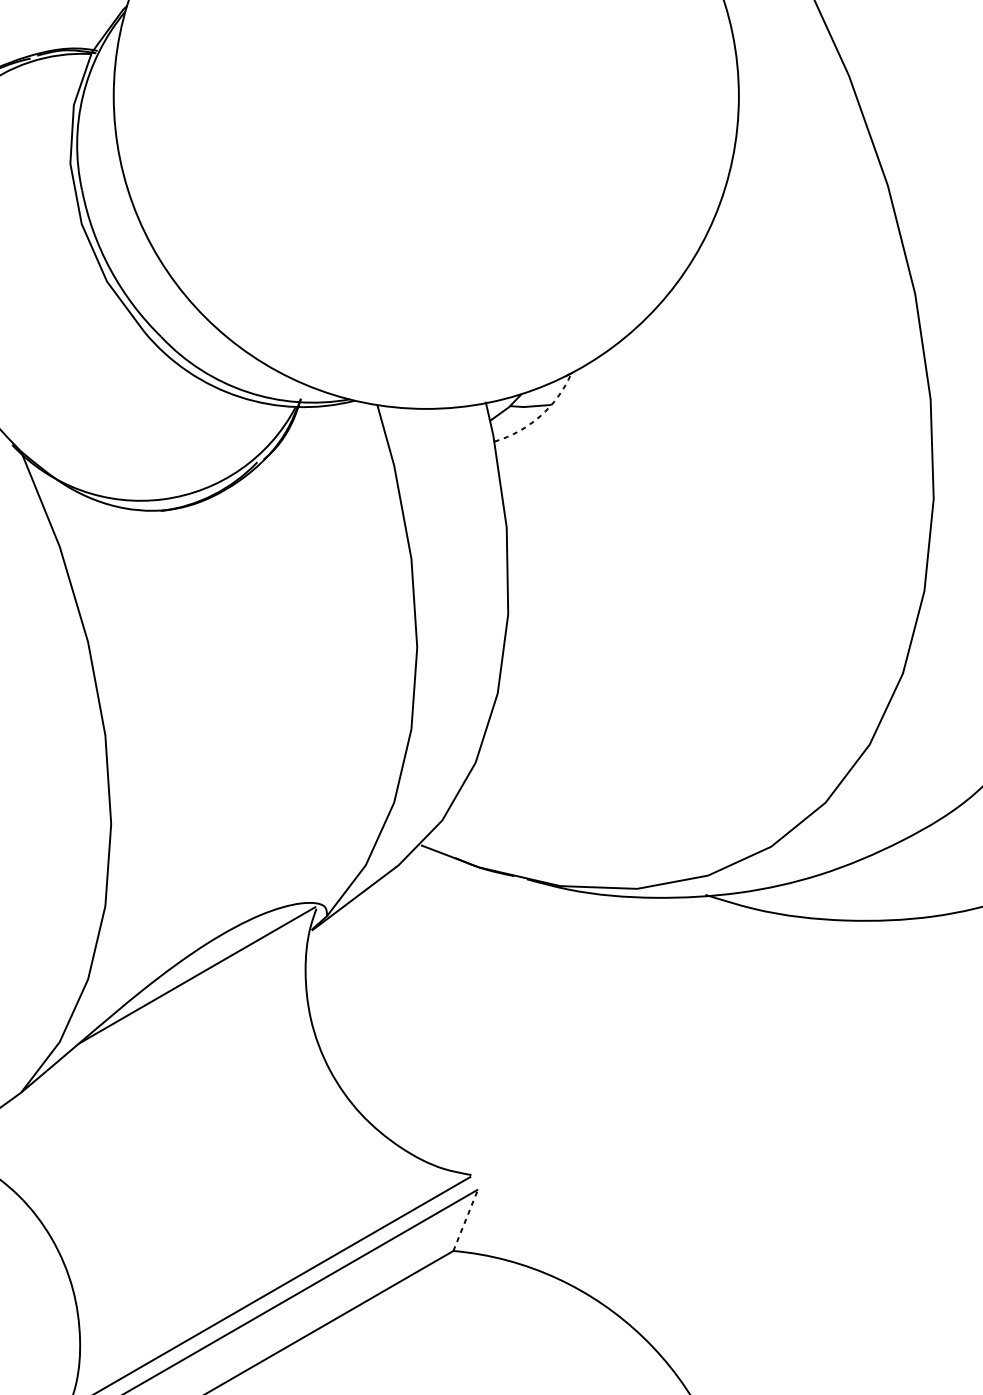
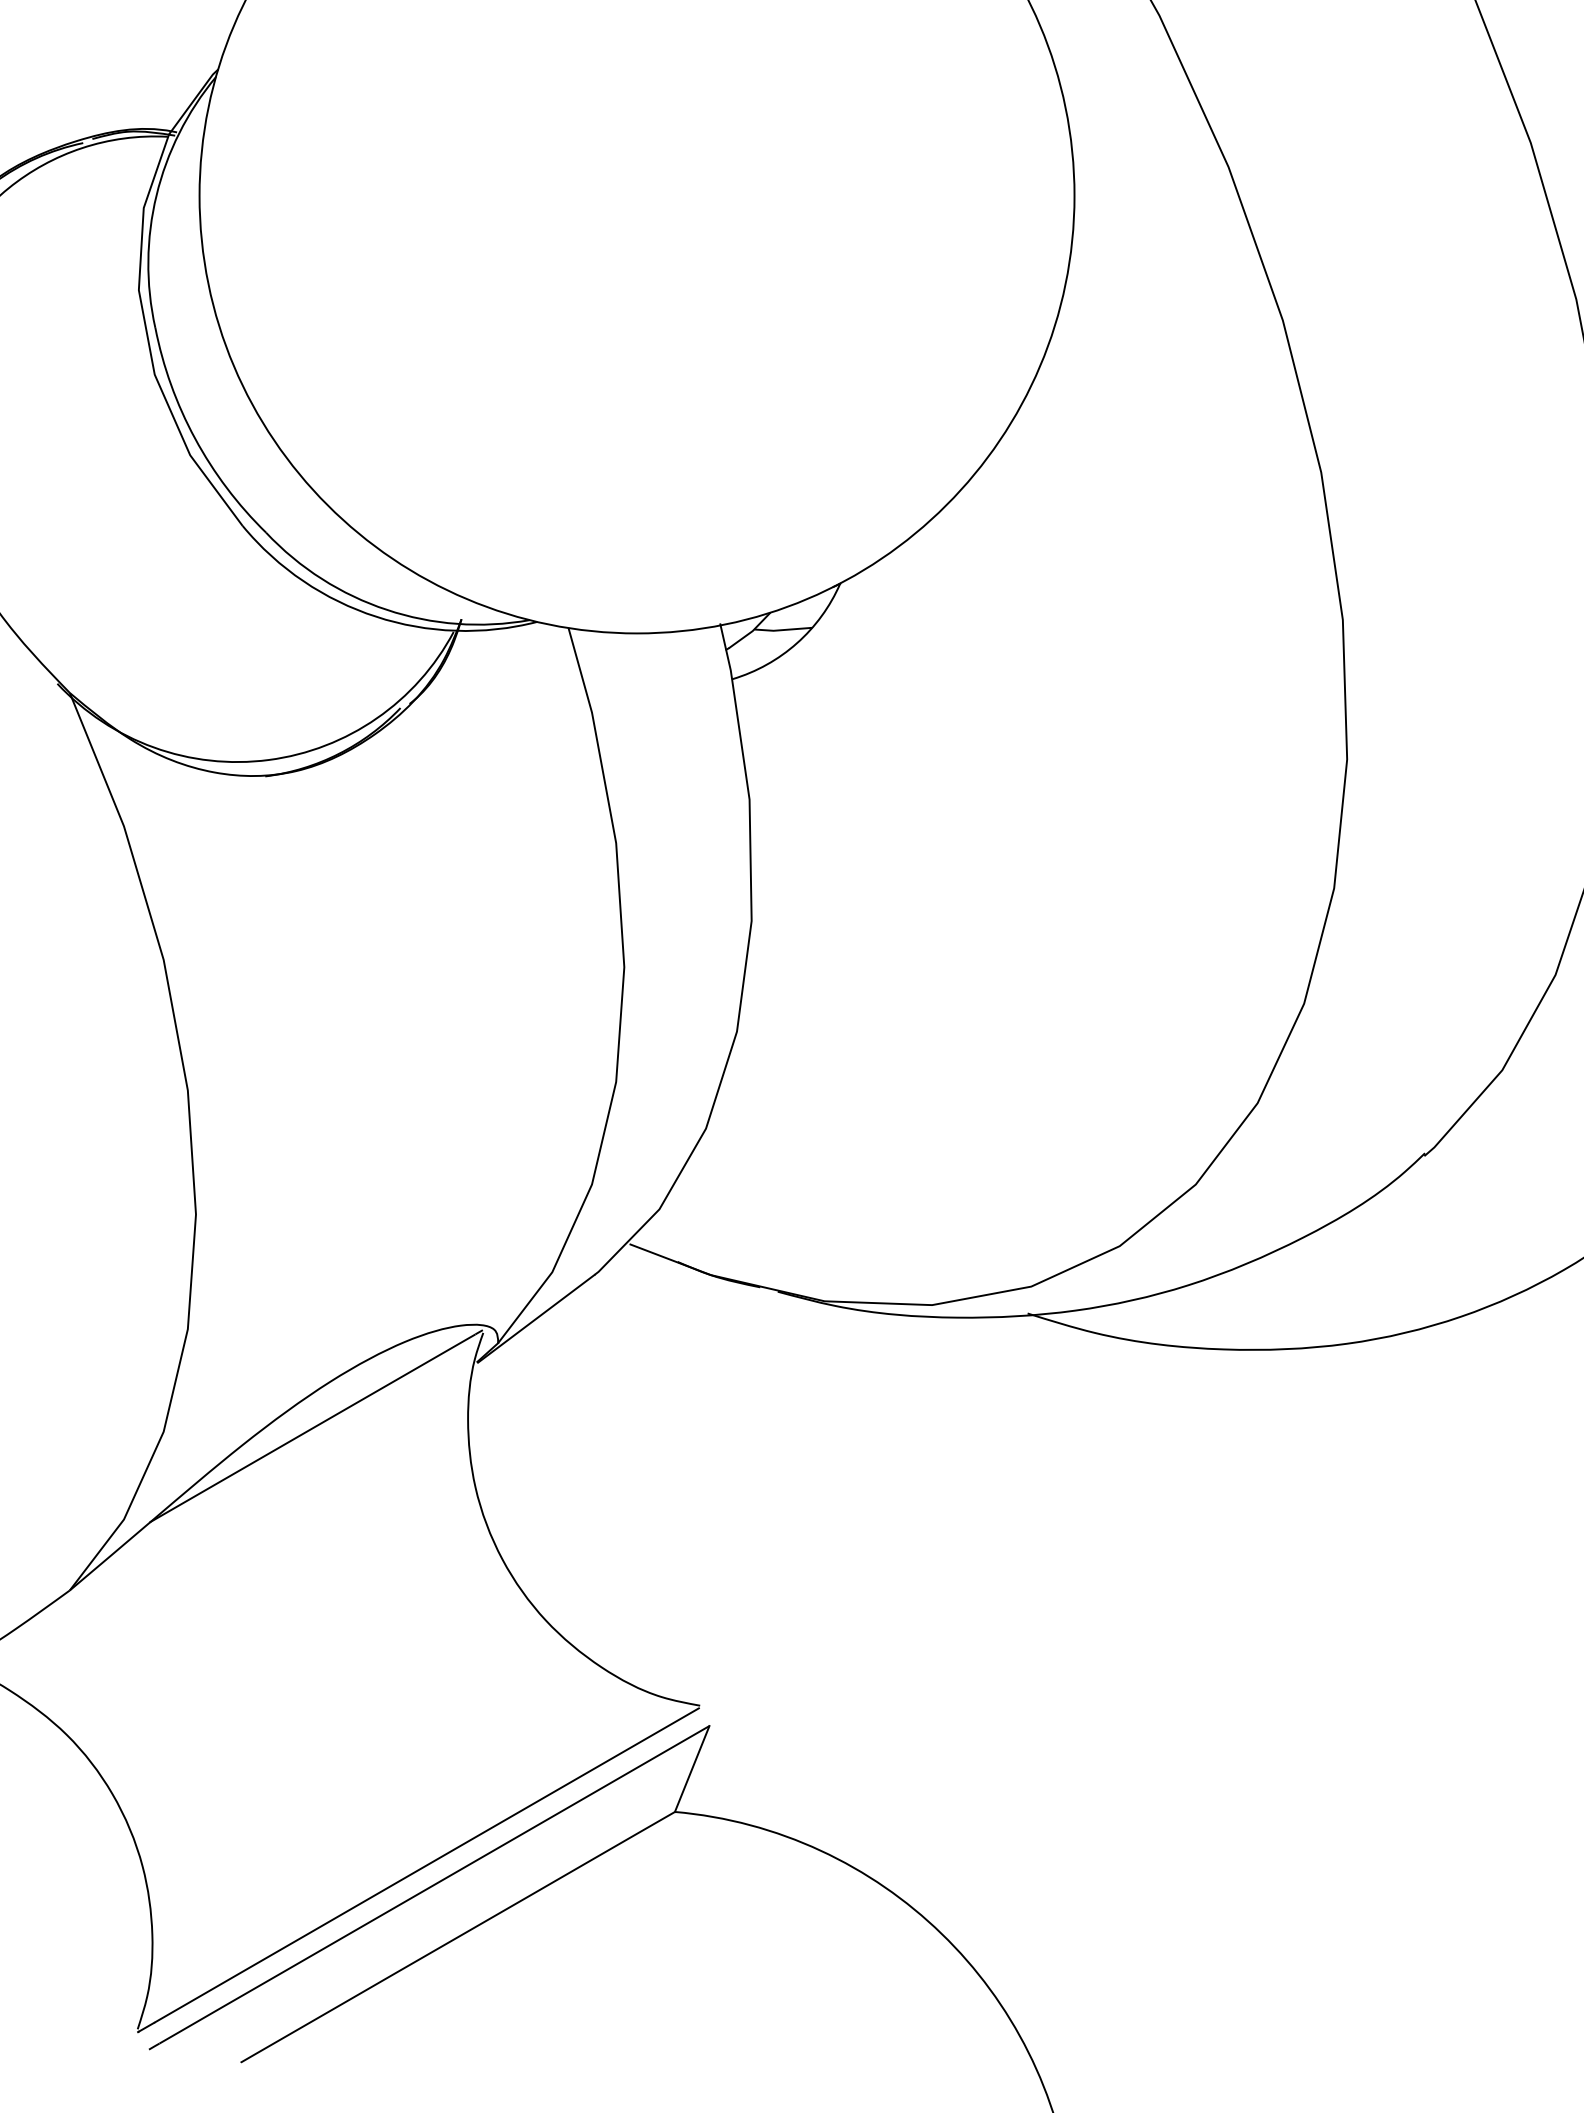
arc: (540, 416) -> (796, 643), dashed -> solid
line: (465, 1219) -> (692, 1768), dashed -> solid

